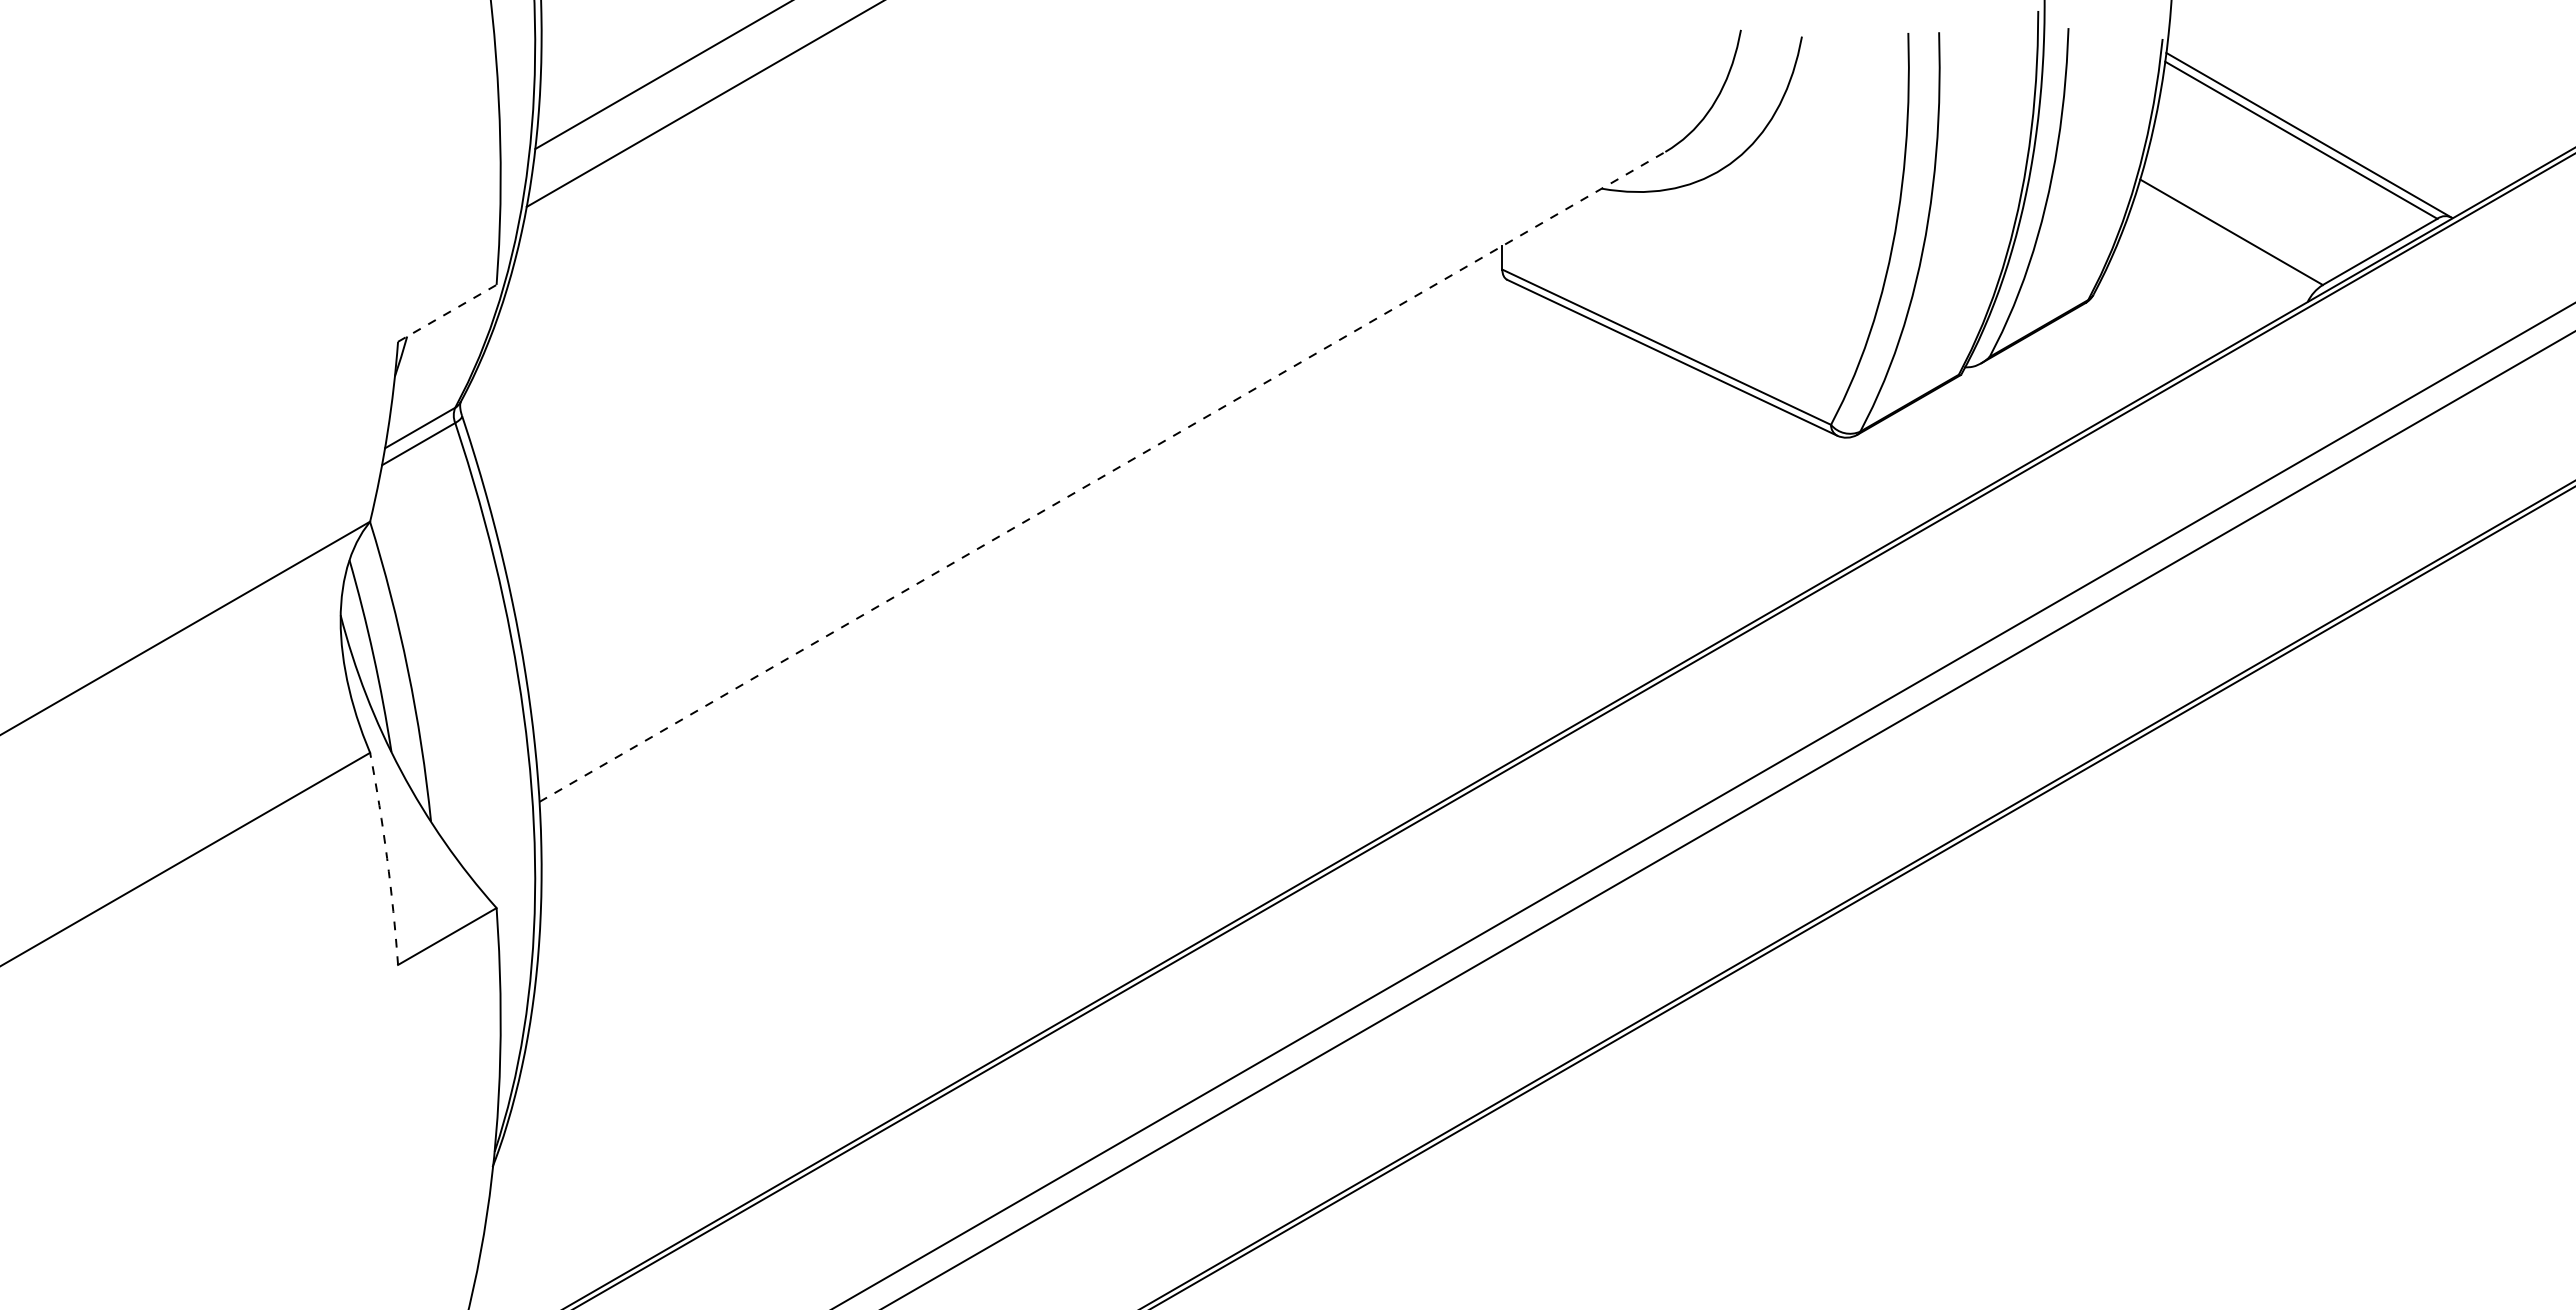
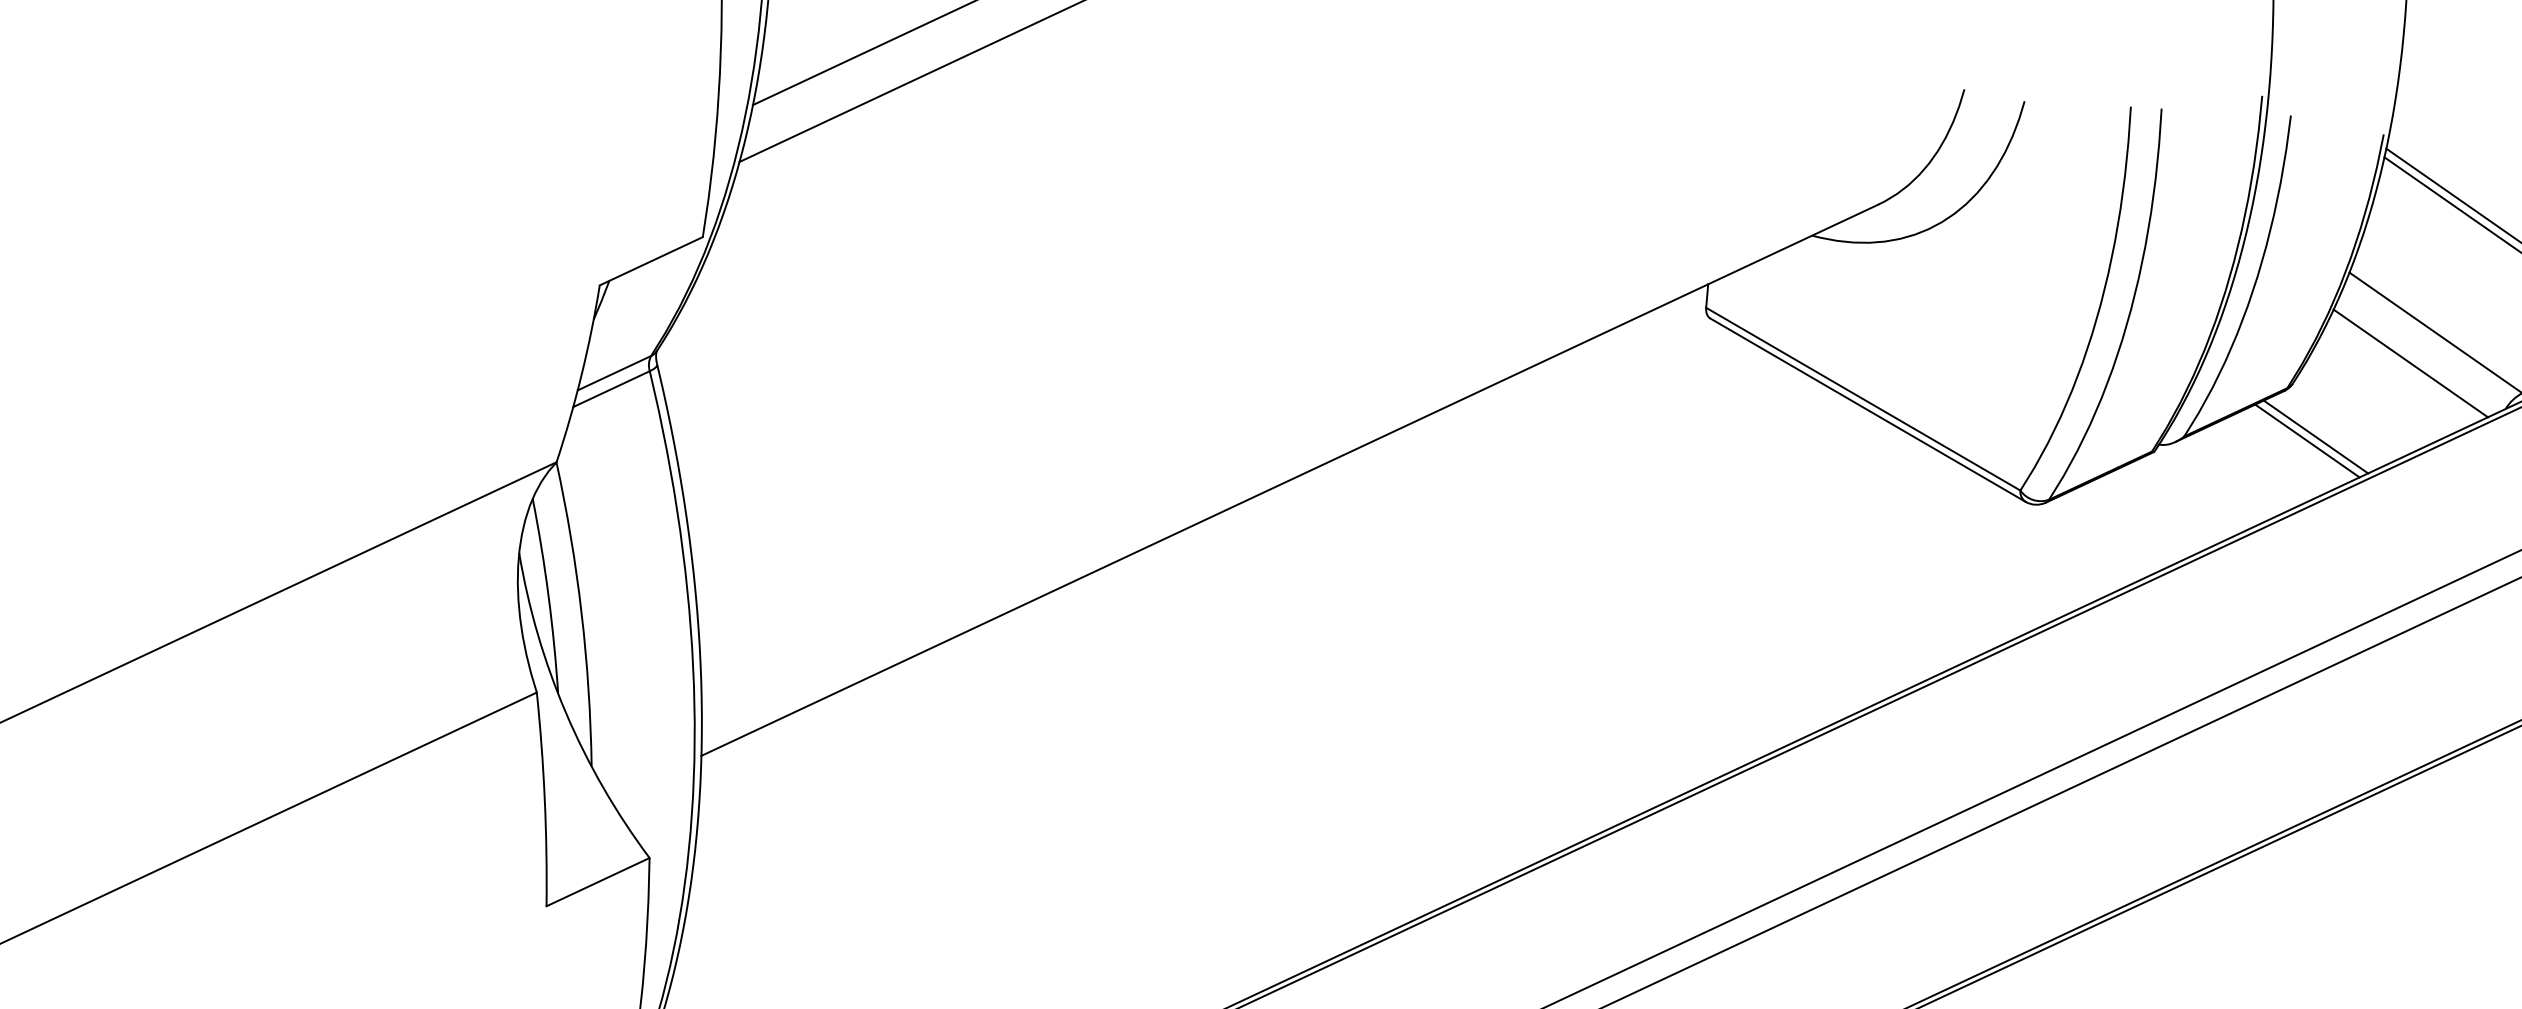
line: (2208, 264) -> (2410, 363), added
line: (447, 313) -> (651, 261), dashed -> solid
line: (2120, 346) -> (2315, 437), added
line: (2112, 350) -> (2307, 440), added
line: (1102, 476) -> (1290, 479), dashed -> solid
arc: (387, 858) -> (545, 799), dashed -> solid

